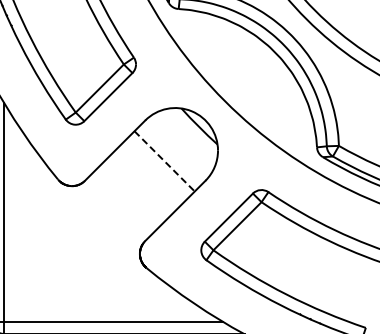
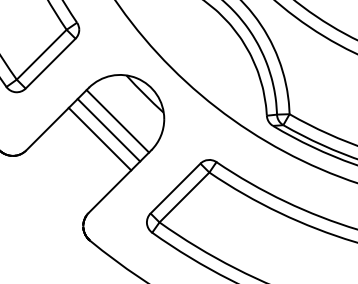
line: (173, 152) -> (118, 121), added
line: (164, 161) -> (108, 130), dashed -> solid
line: (155, 169) -> (99, 138), added

